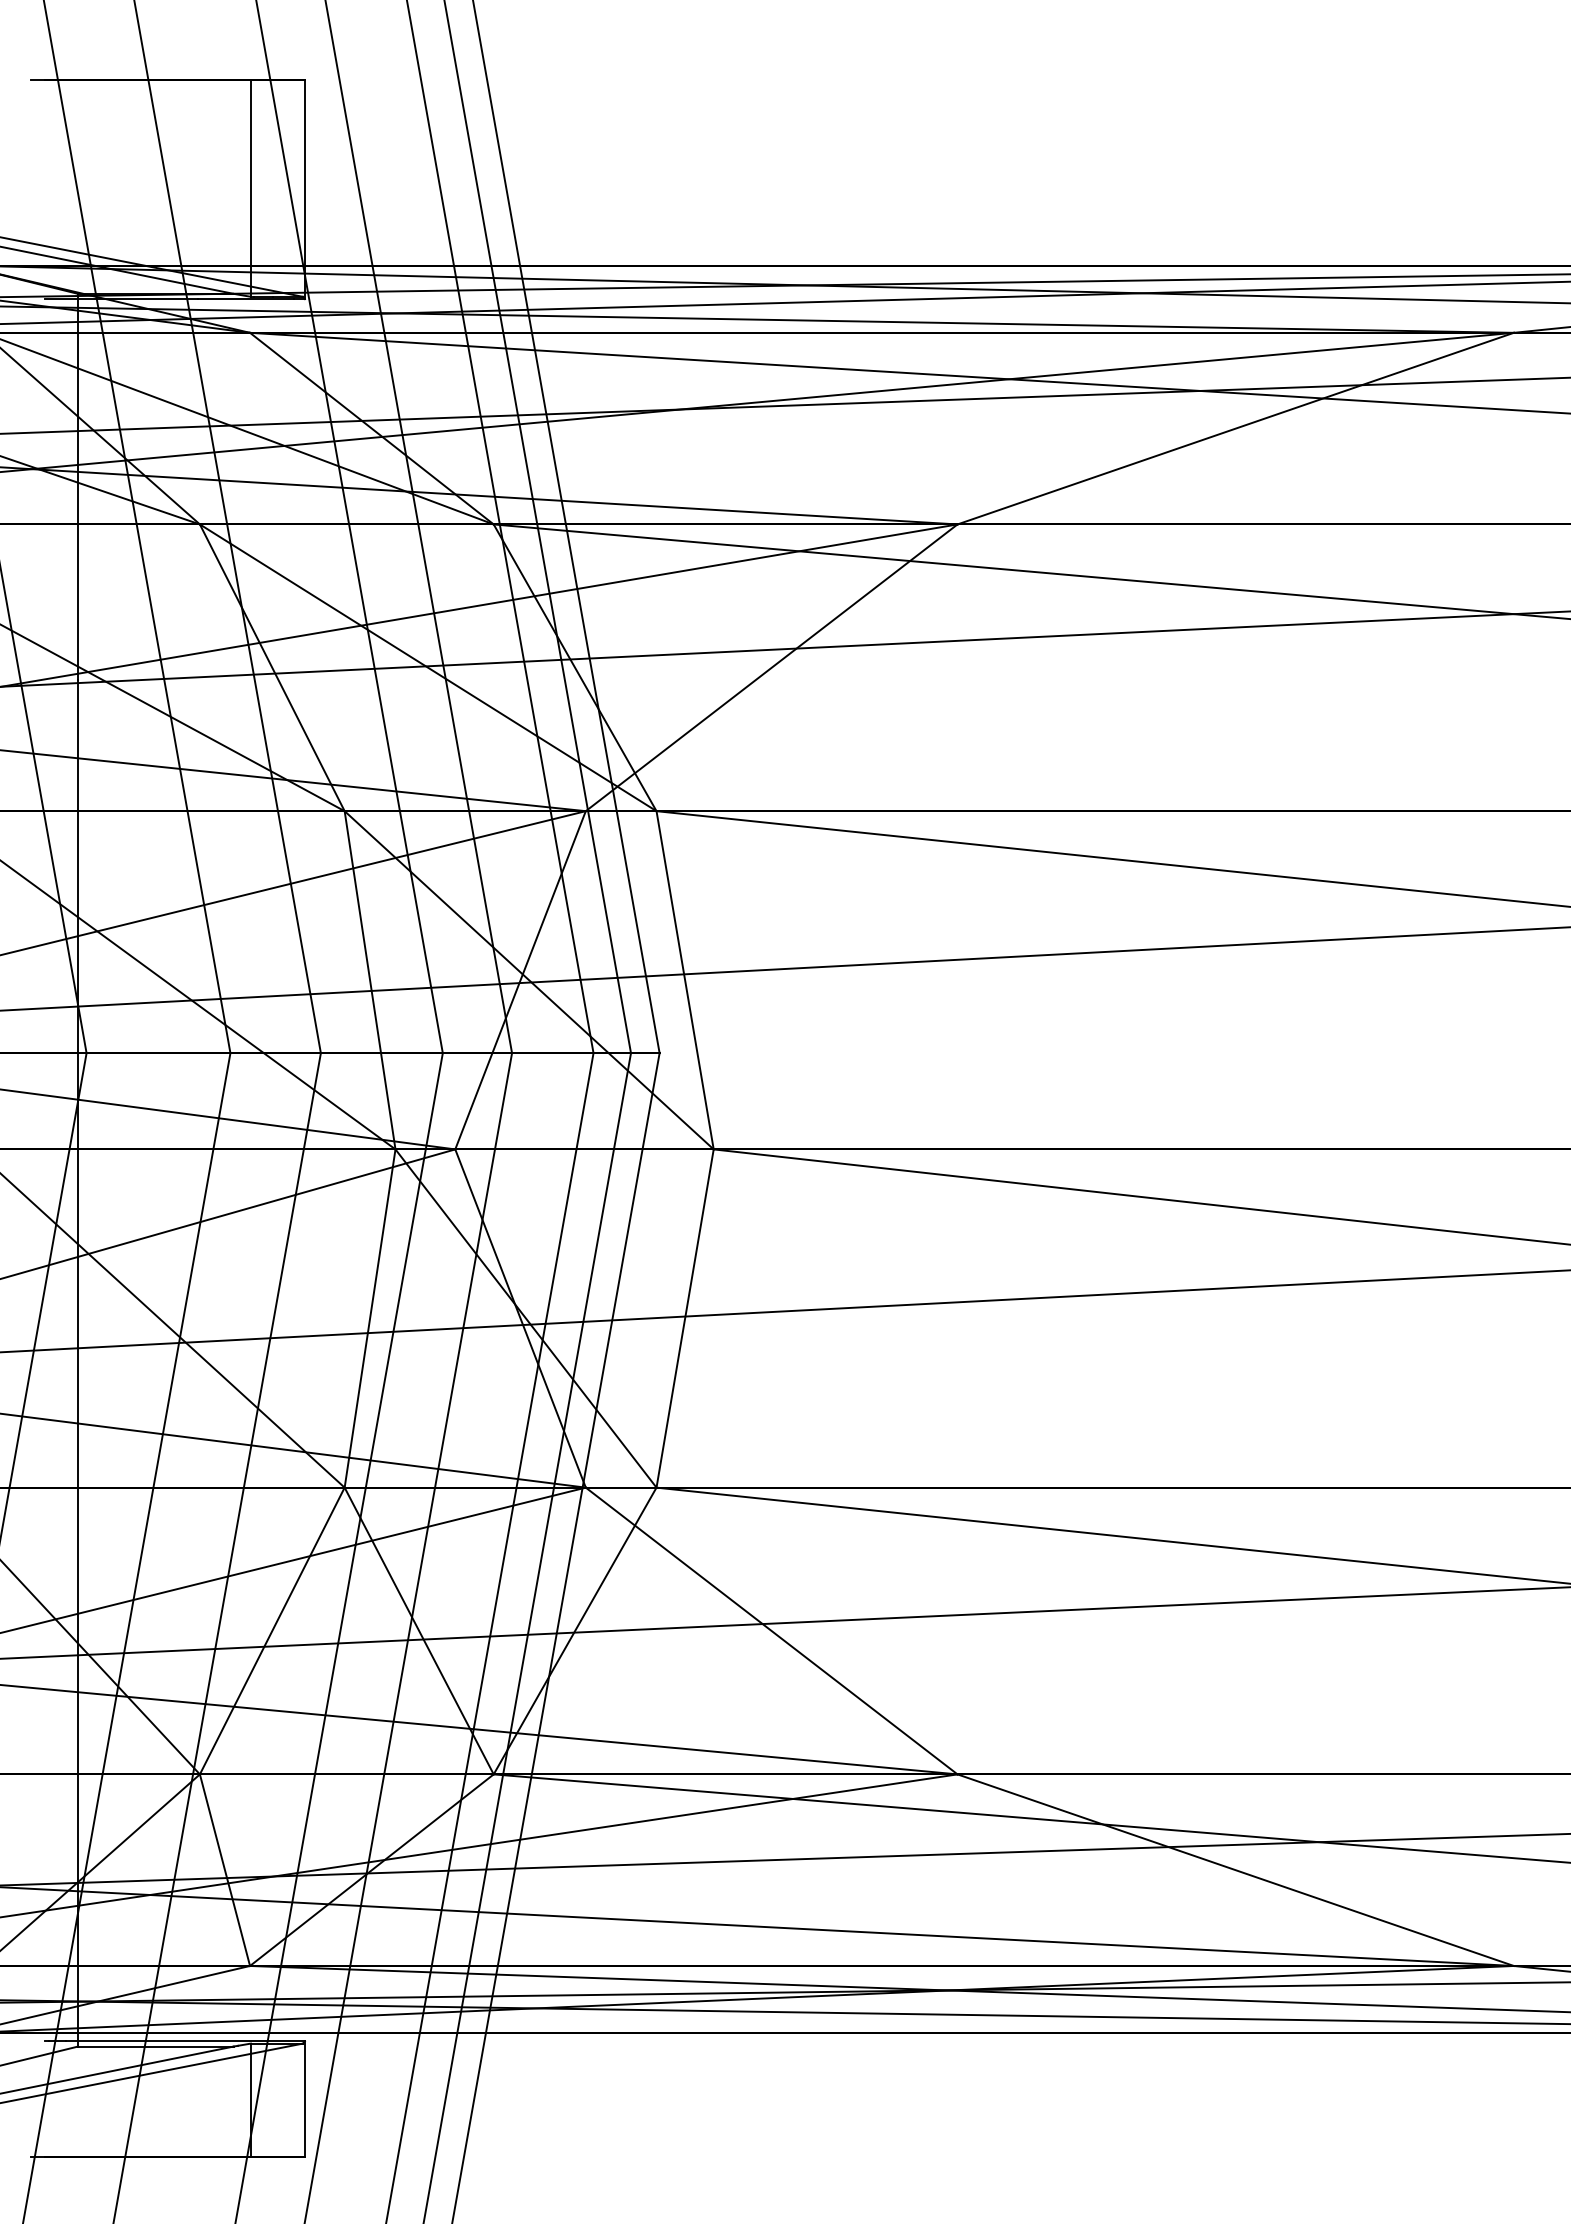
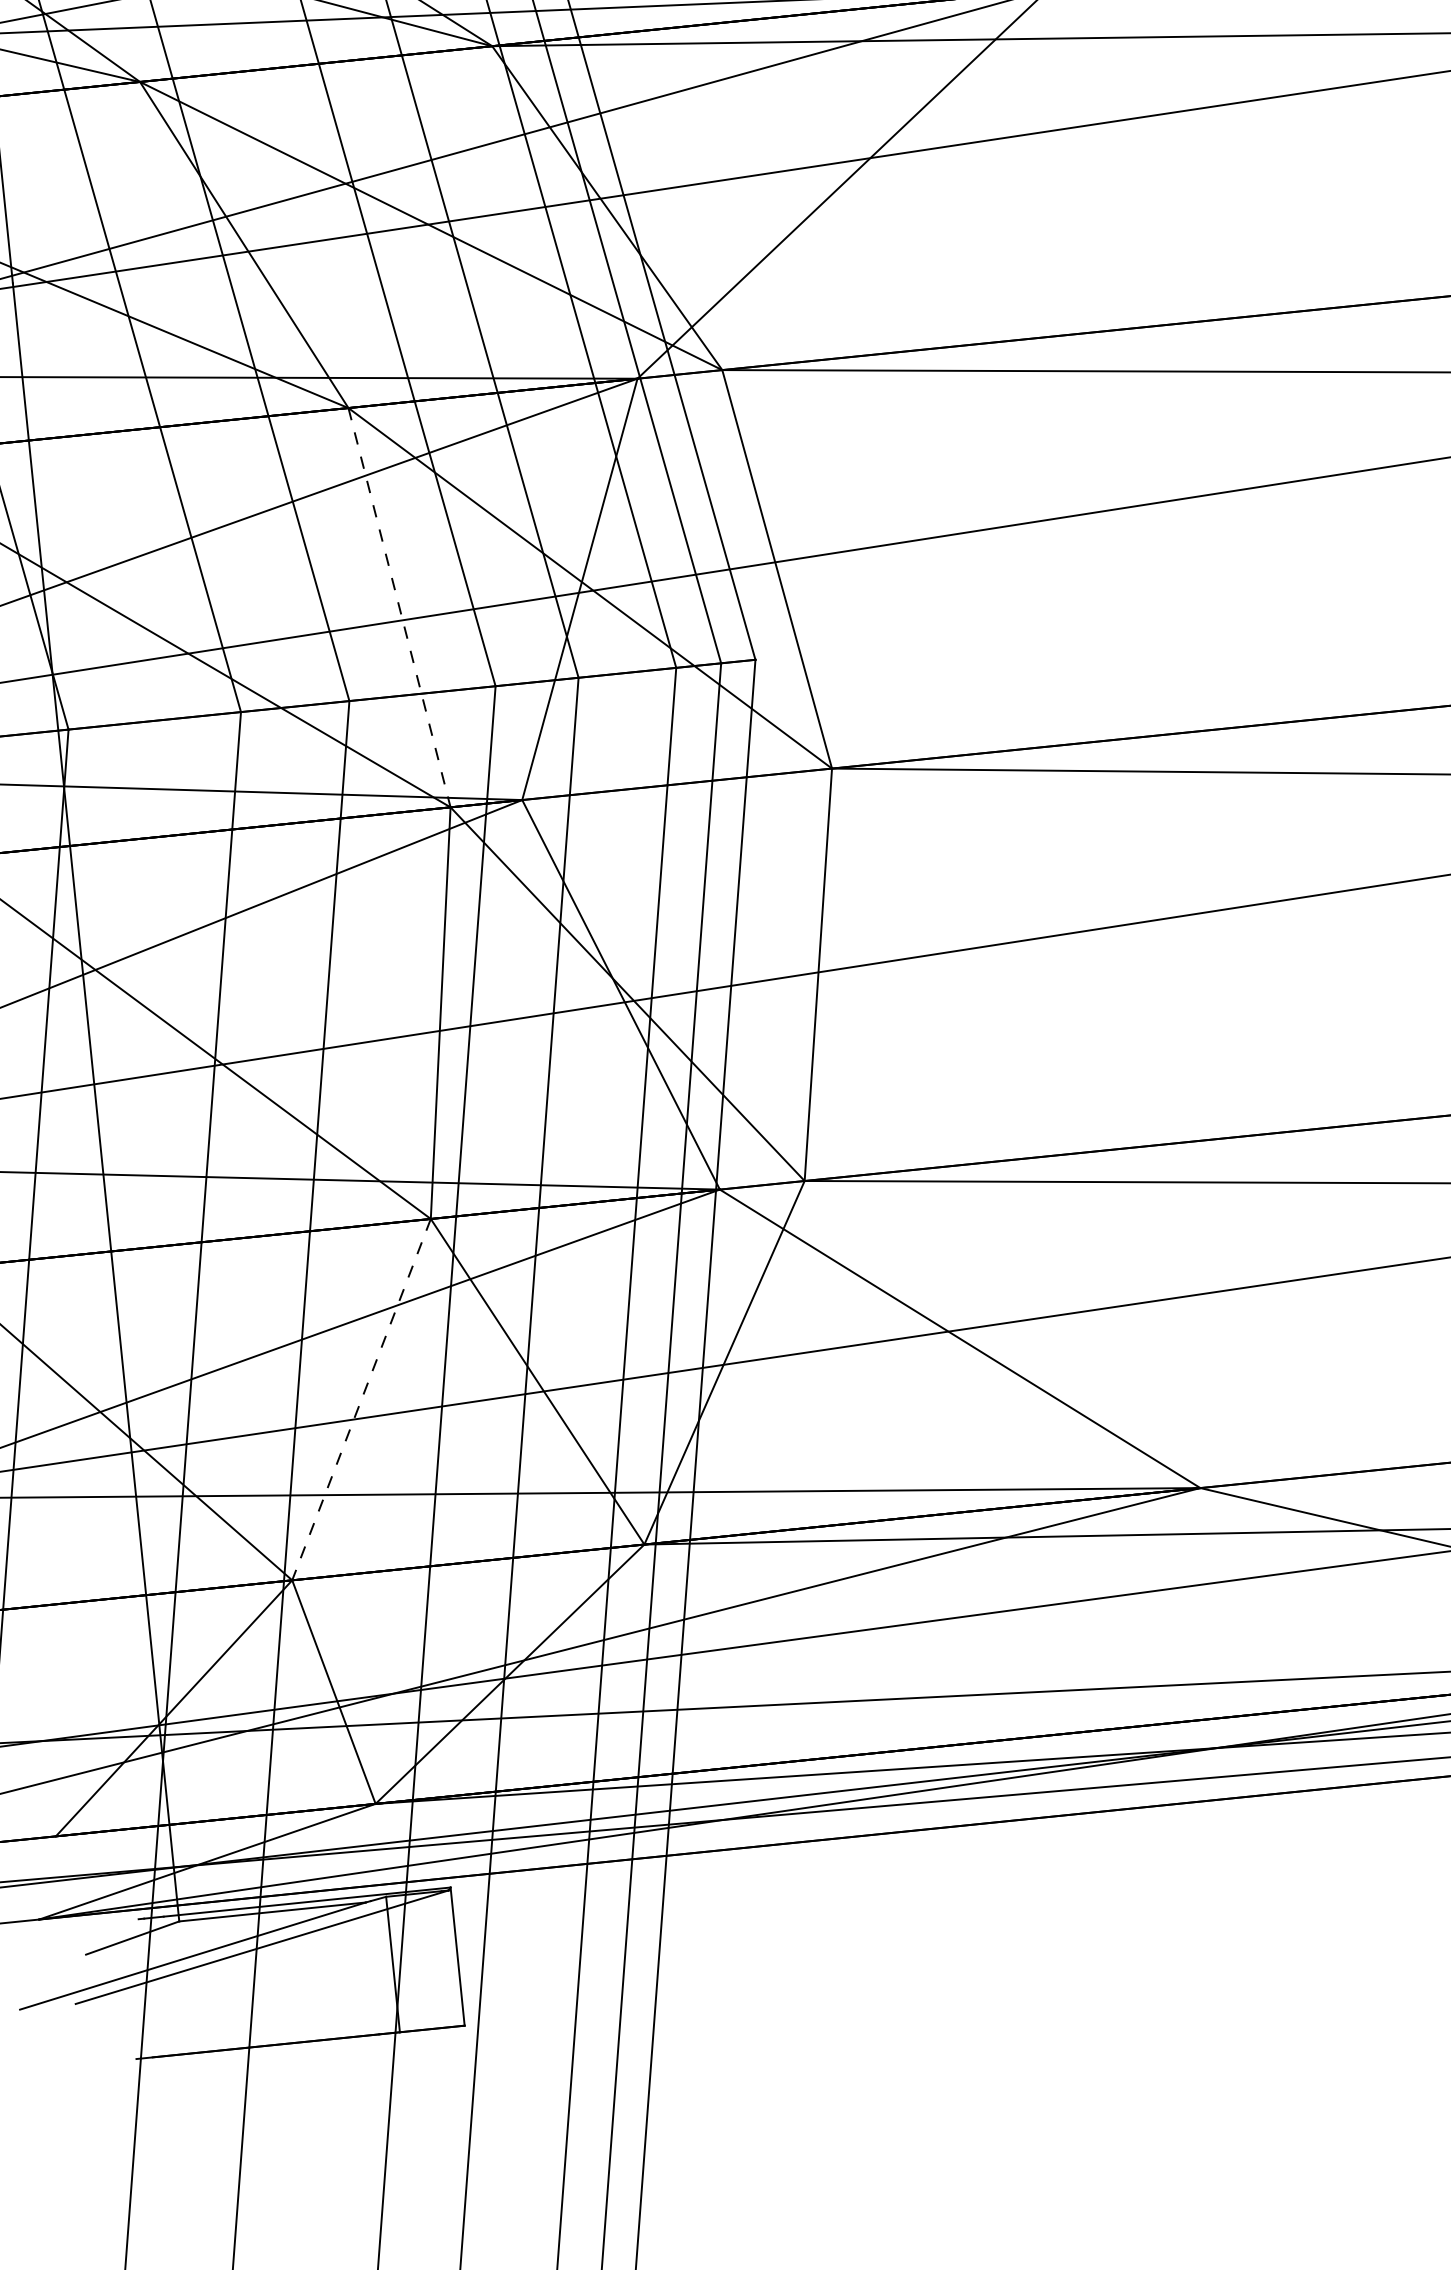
line: (370, 980) -> (400, 607), solid -> dashed
line: (272, 1631) -> (361, 1400), solid -> dashed

